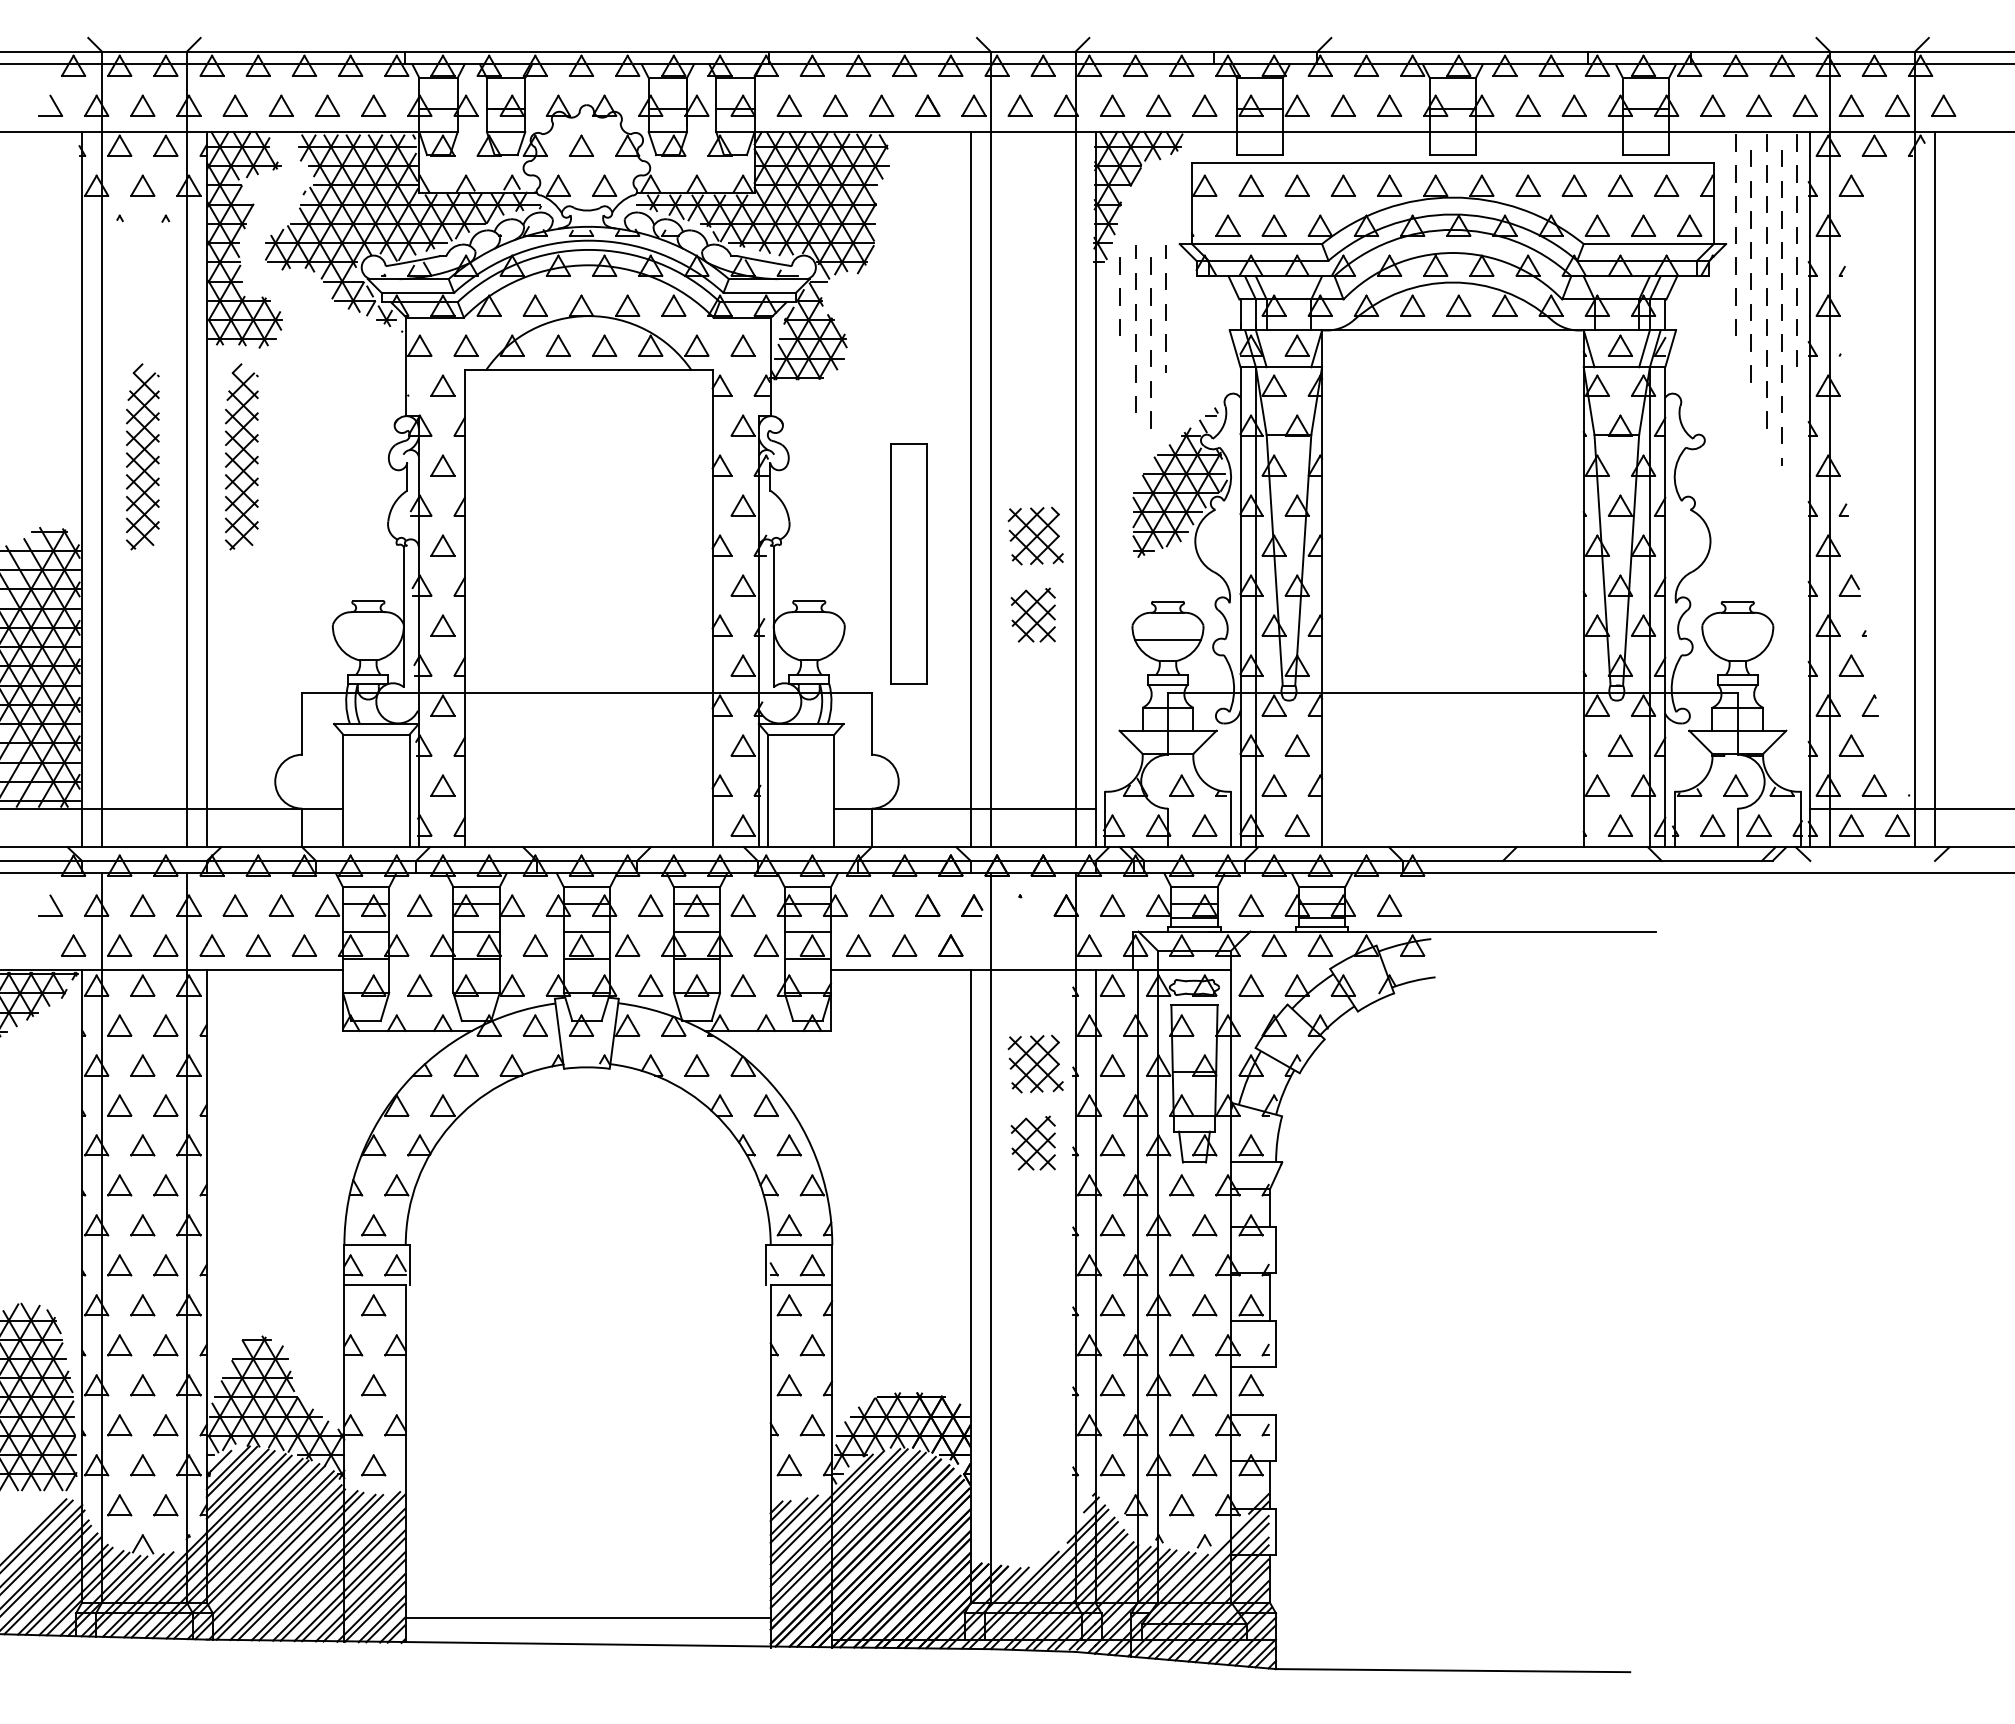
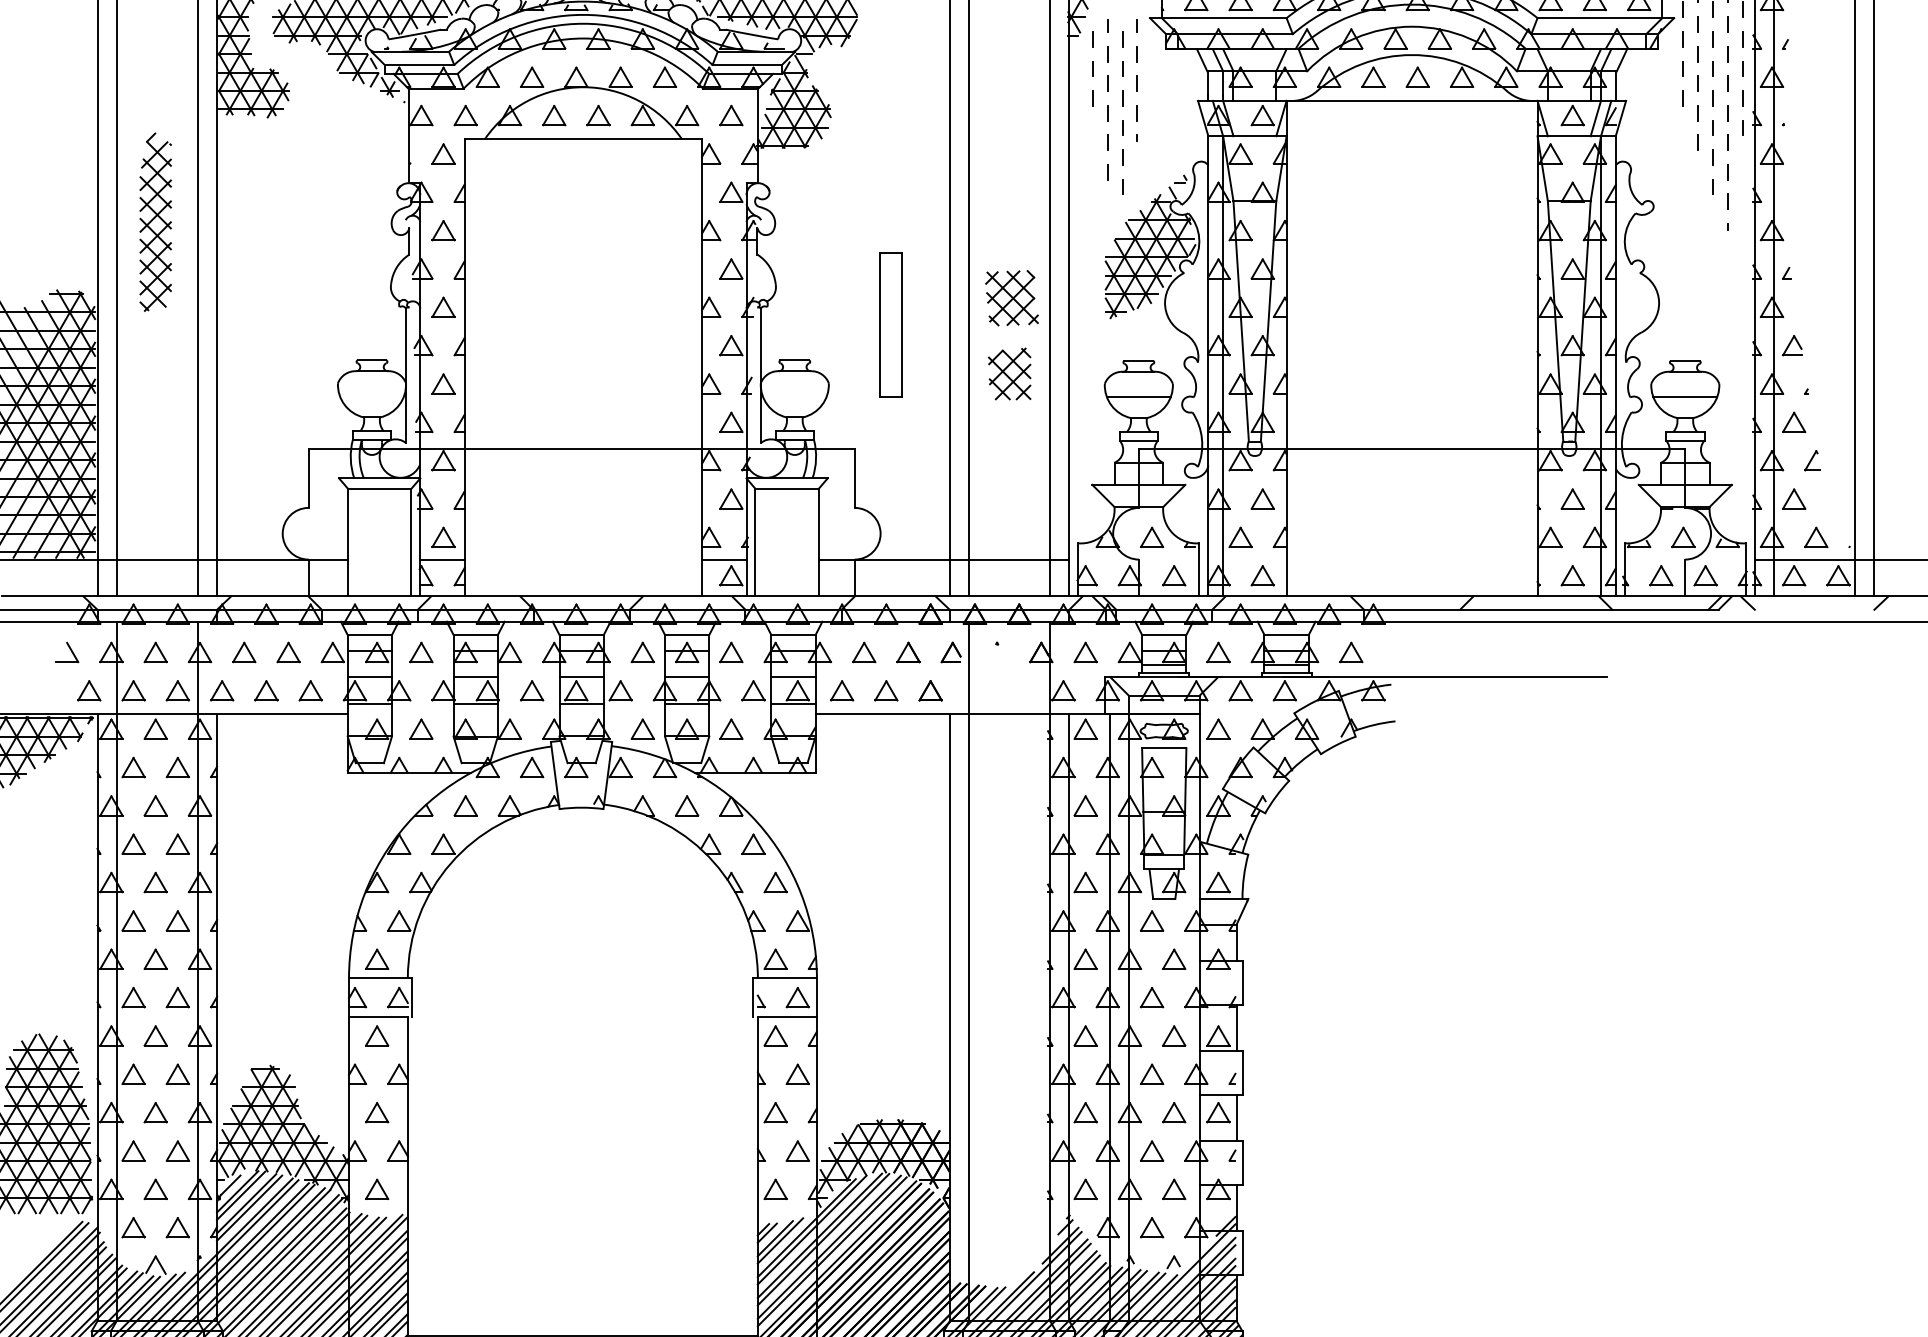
part: (241, 456) -> (250, 221), removed
part: (909, 563) -> (890, 324), size x0.62
line: (1737, 639) -> (1685, 397), added
line: (441, 808) -> (442, 559), added
line: (735, 808) -> (724, 559), added
part: (1031, 1092) -> (1007, 831), removed
line: (1269, 1390) -> (1236, 1117), added

